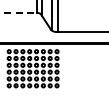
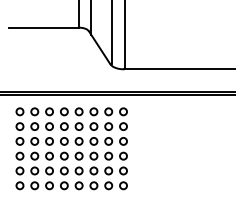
line: (20, 12) -> (44, 26), dashed -> solid

